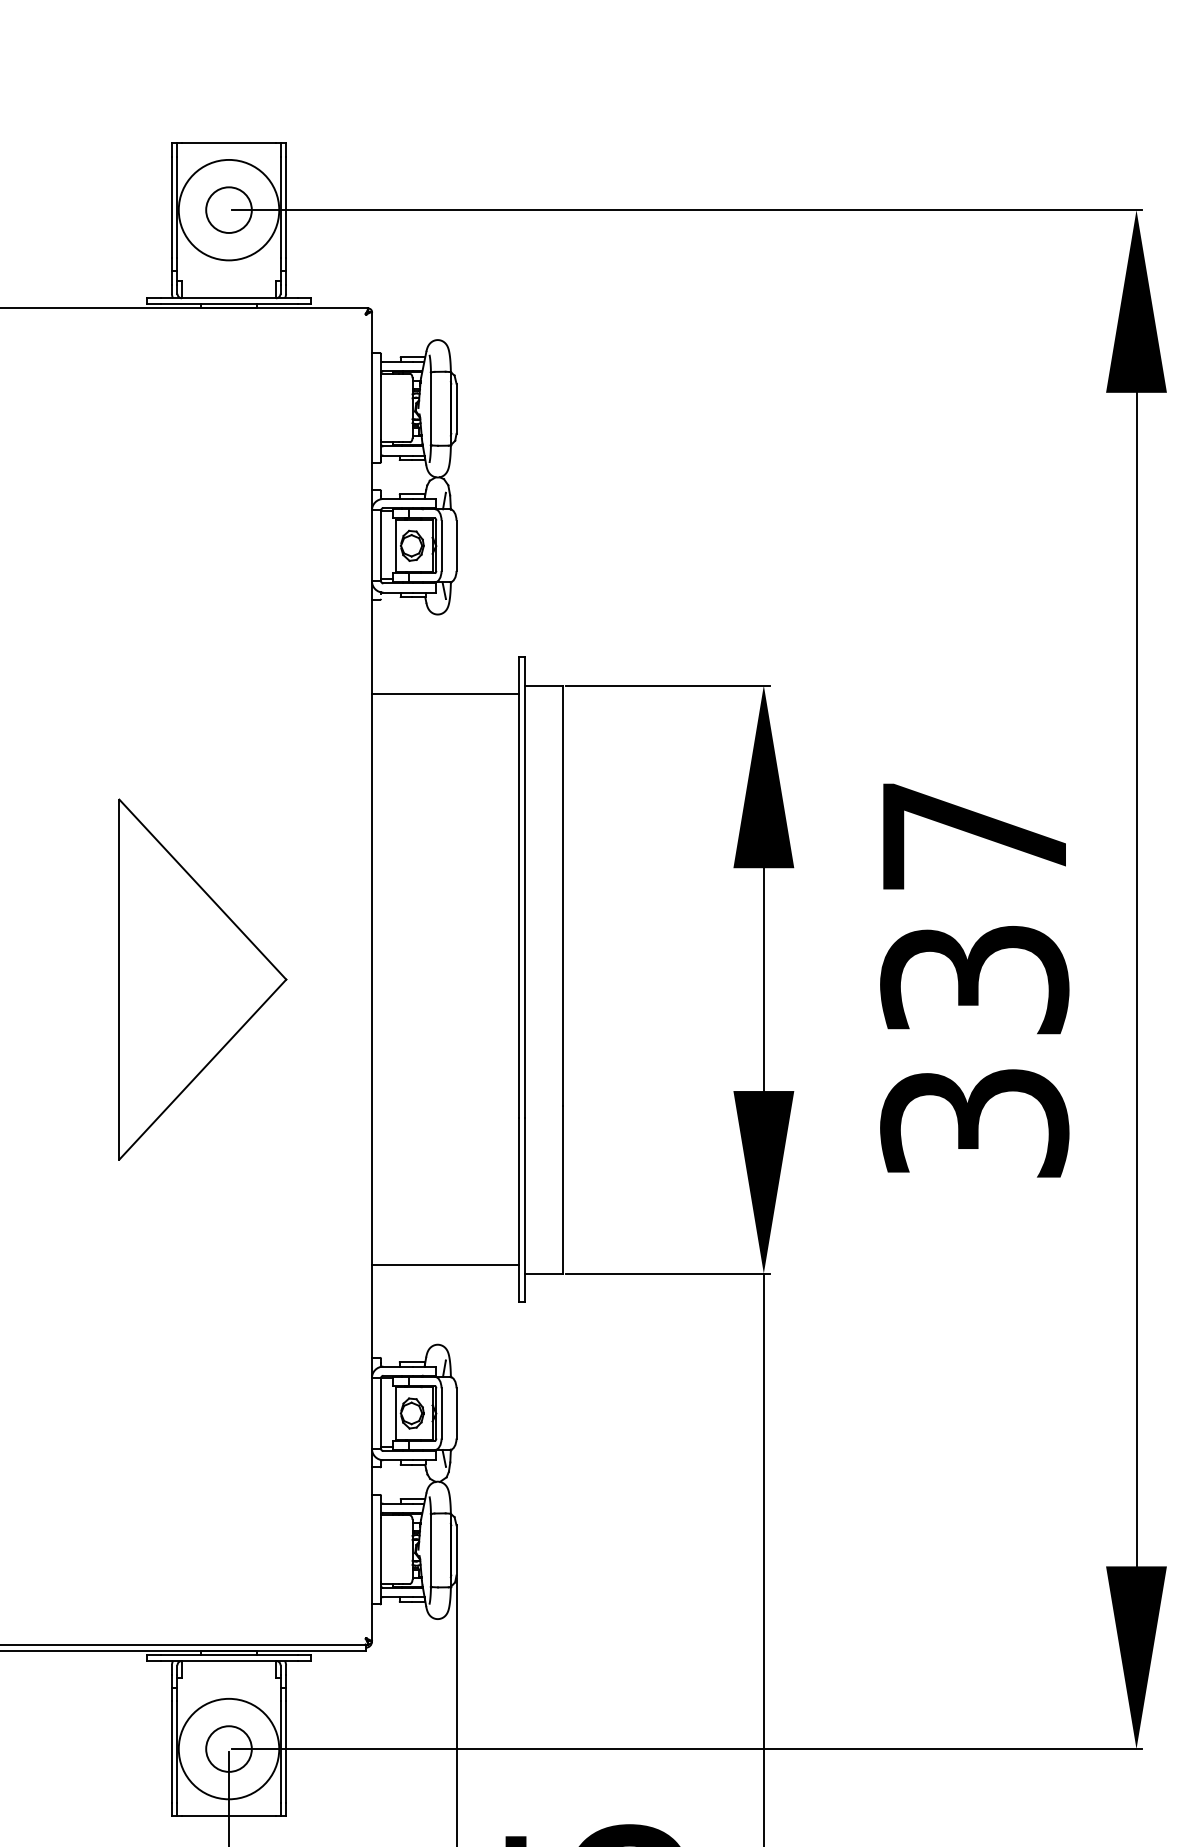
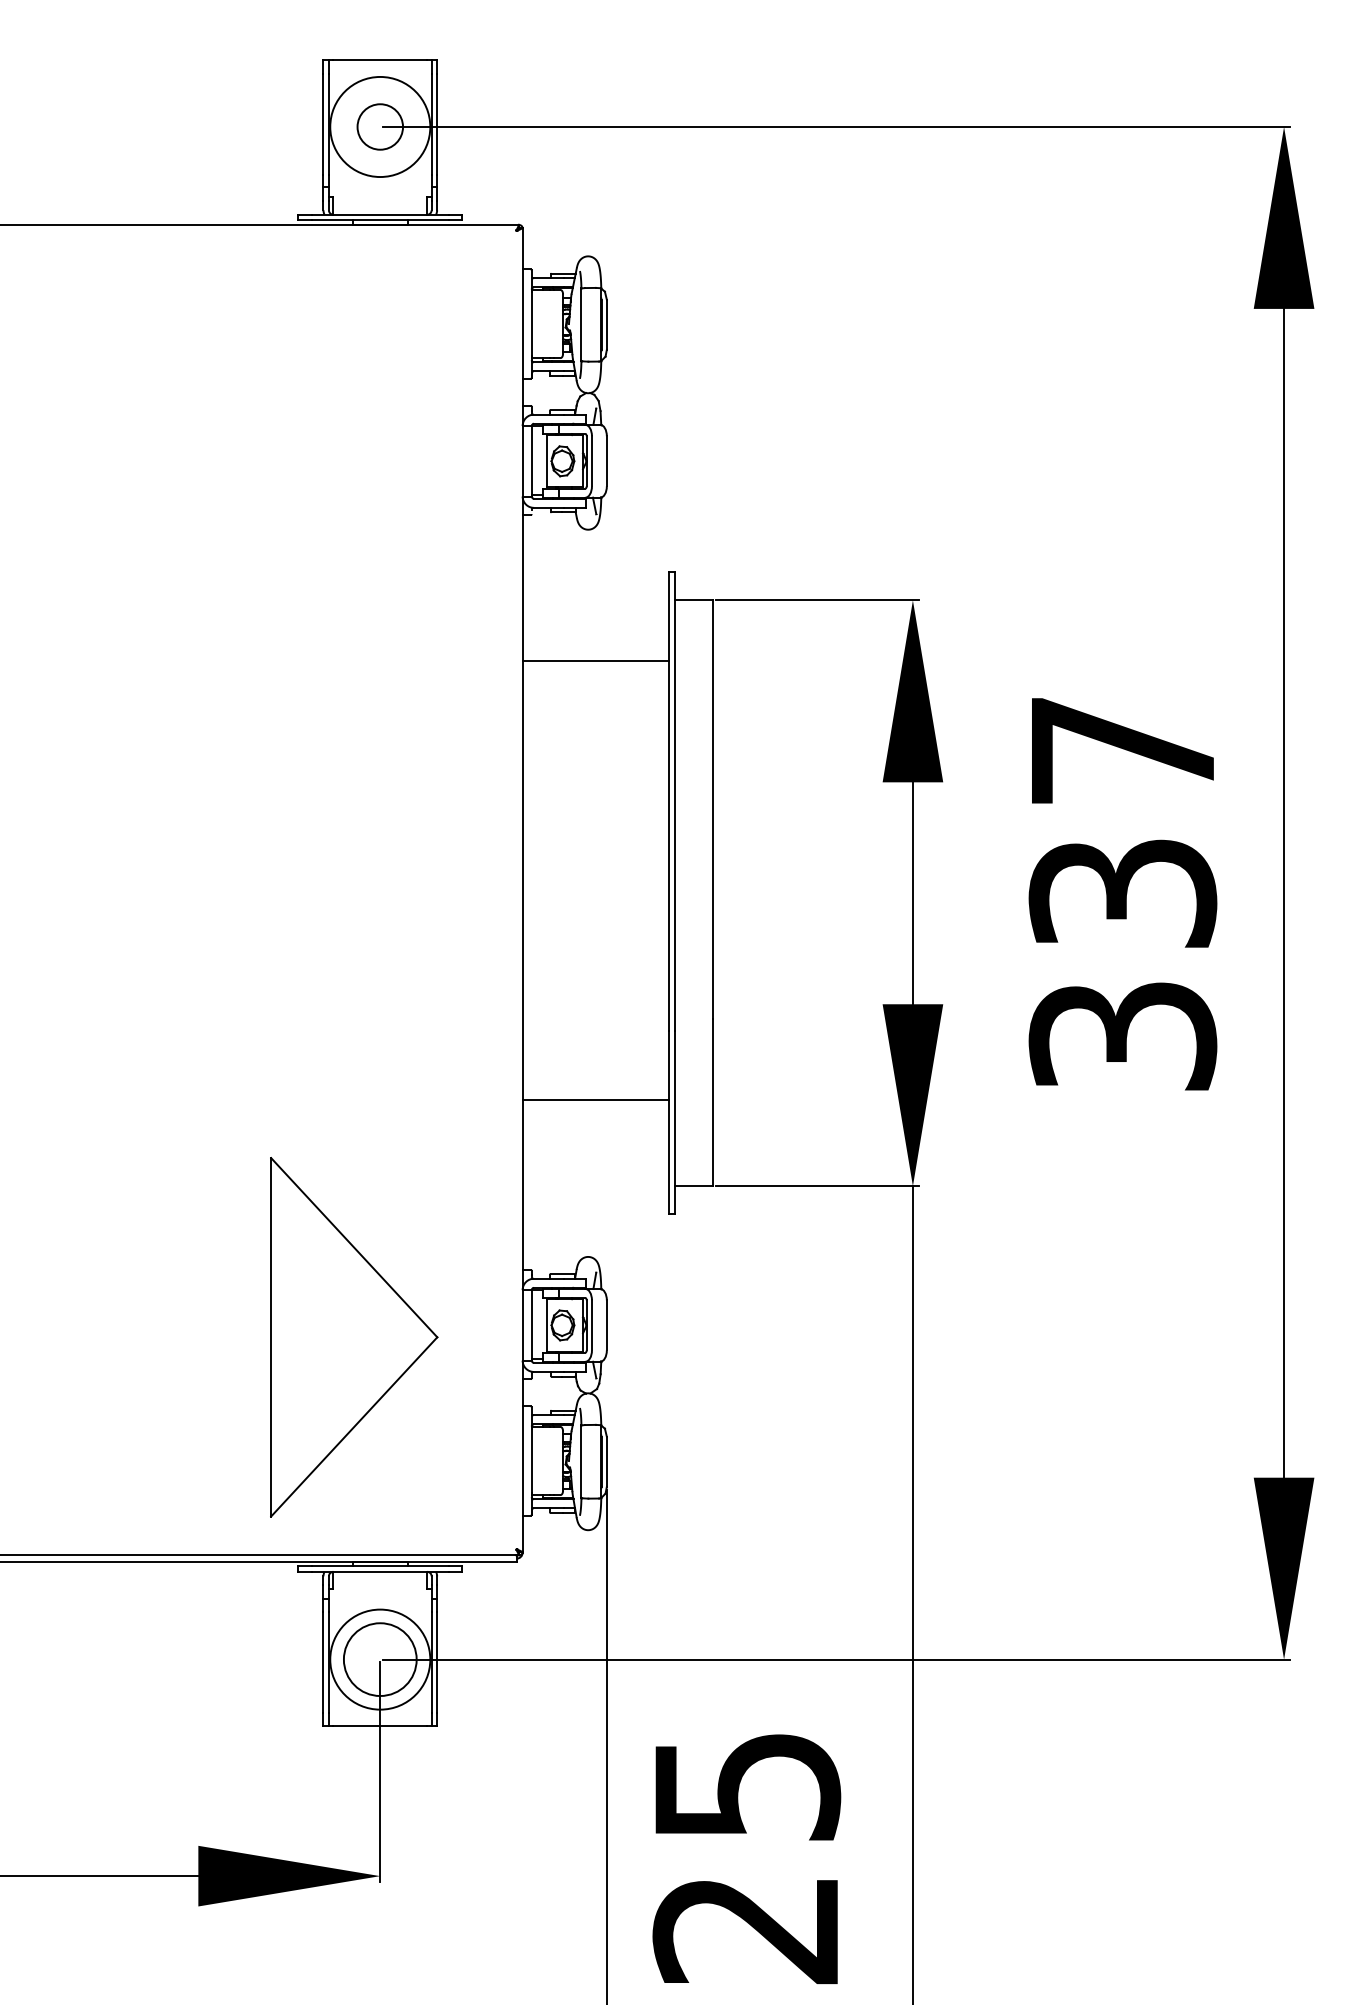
line: (445, 694) -> (595, 661), moved
part: (203, 979) -> (354, 1337), moved
line: (445, 1264) -> (595, 1099), moved
circle: (229, 1748) -> (380, 1659), size x1.6

